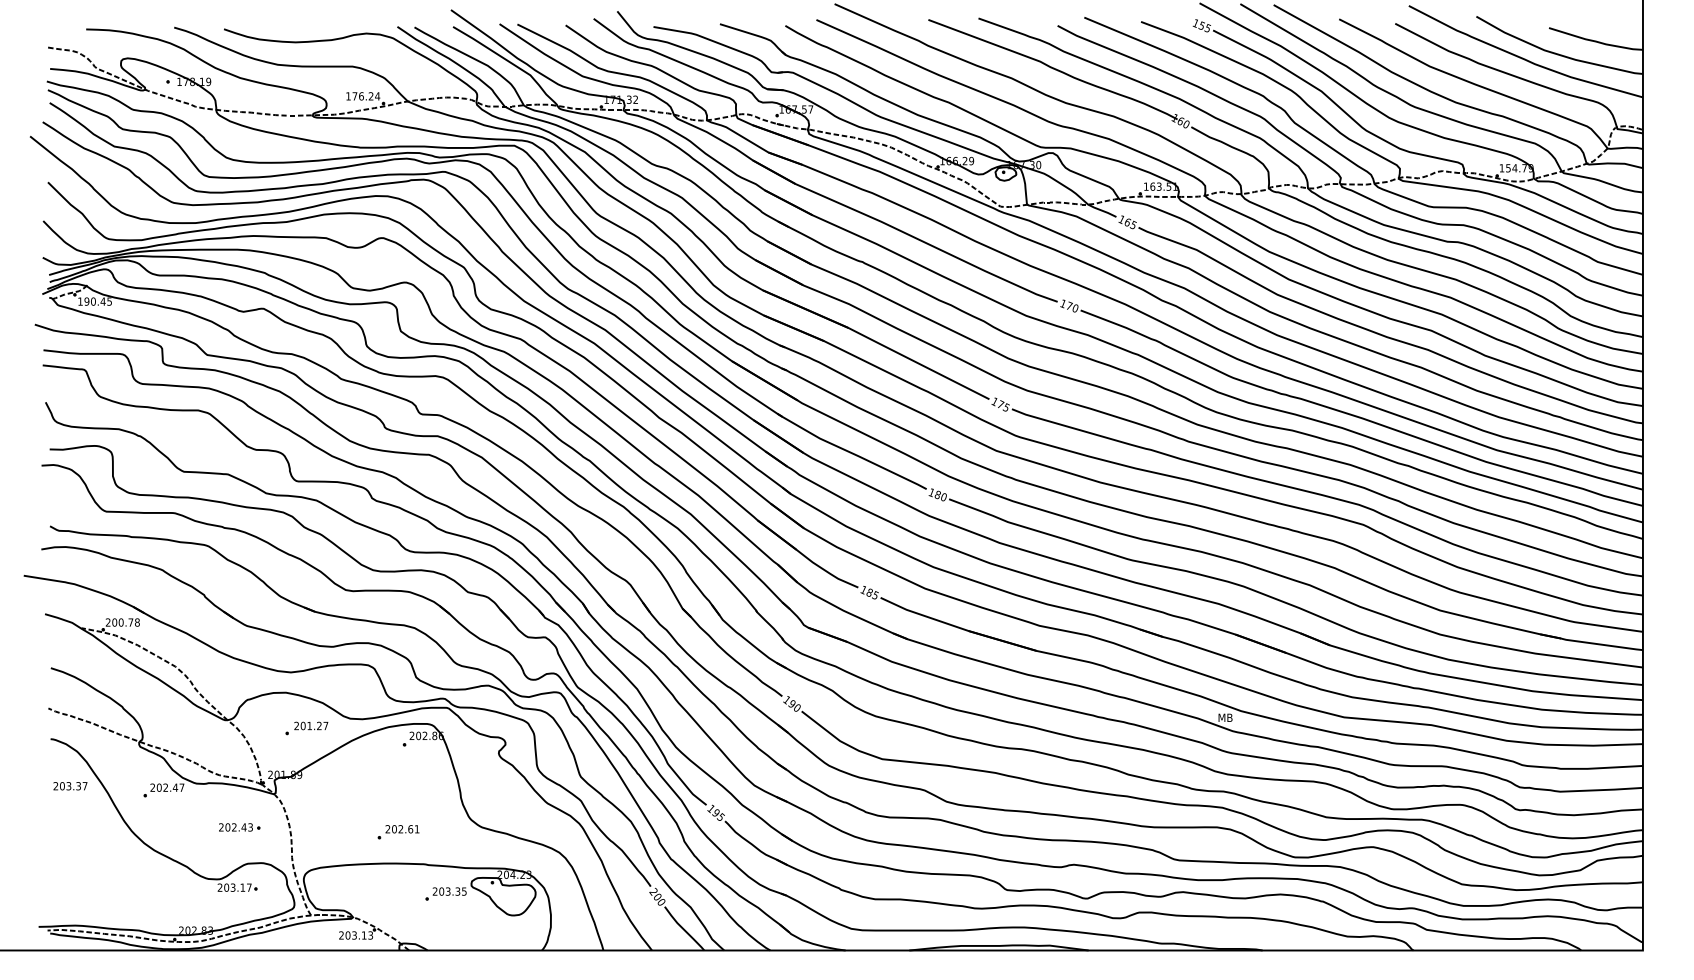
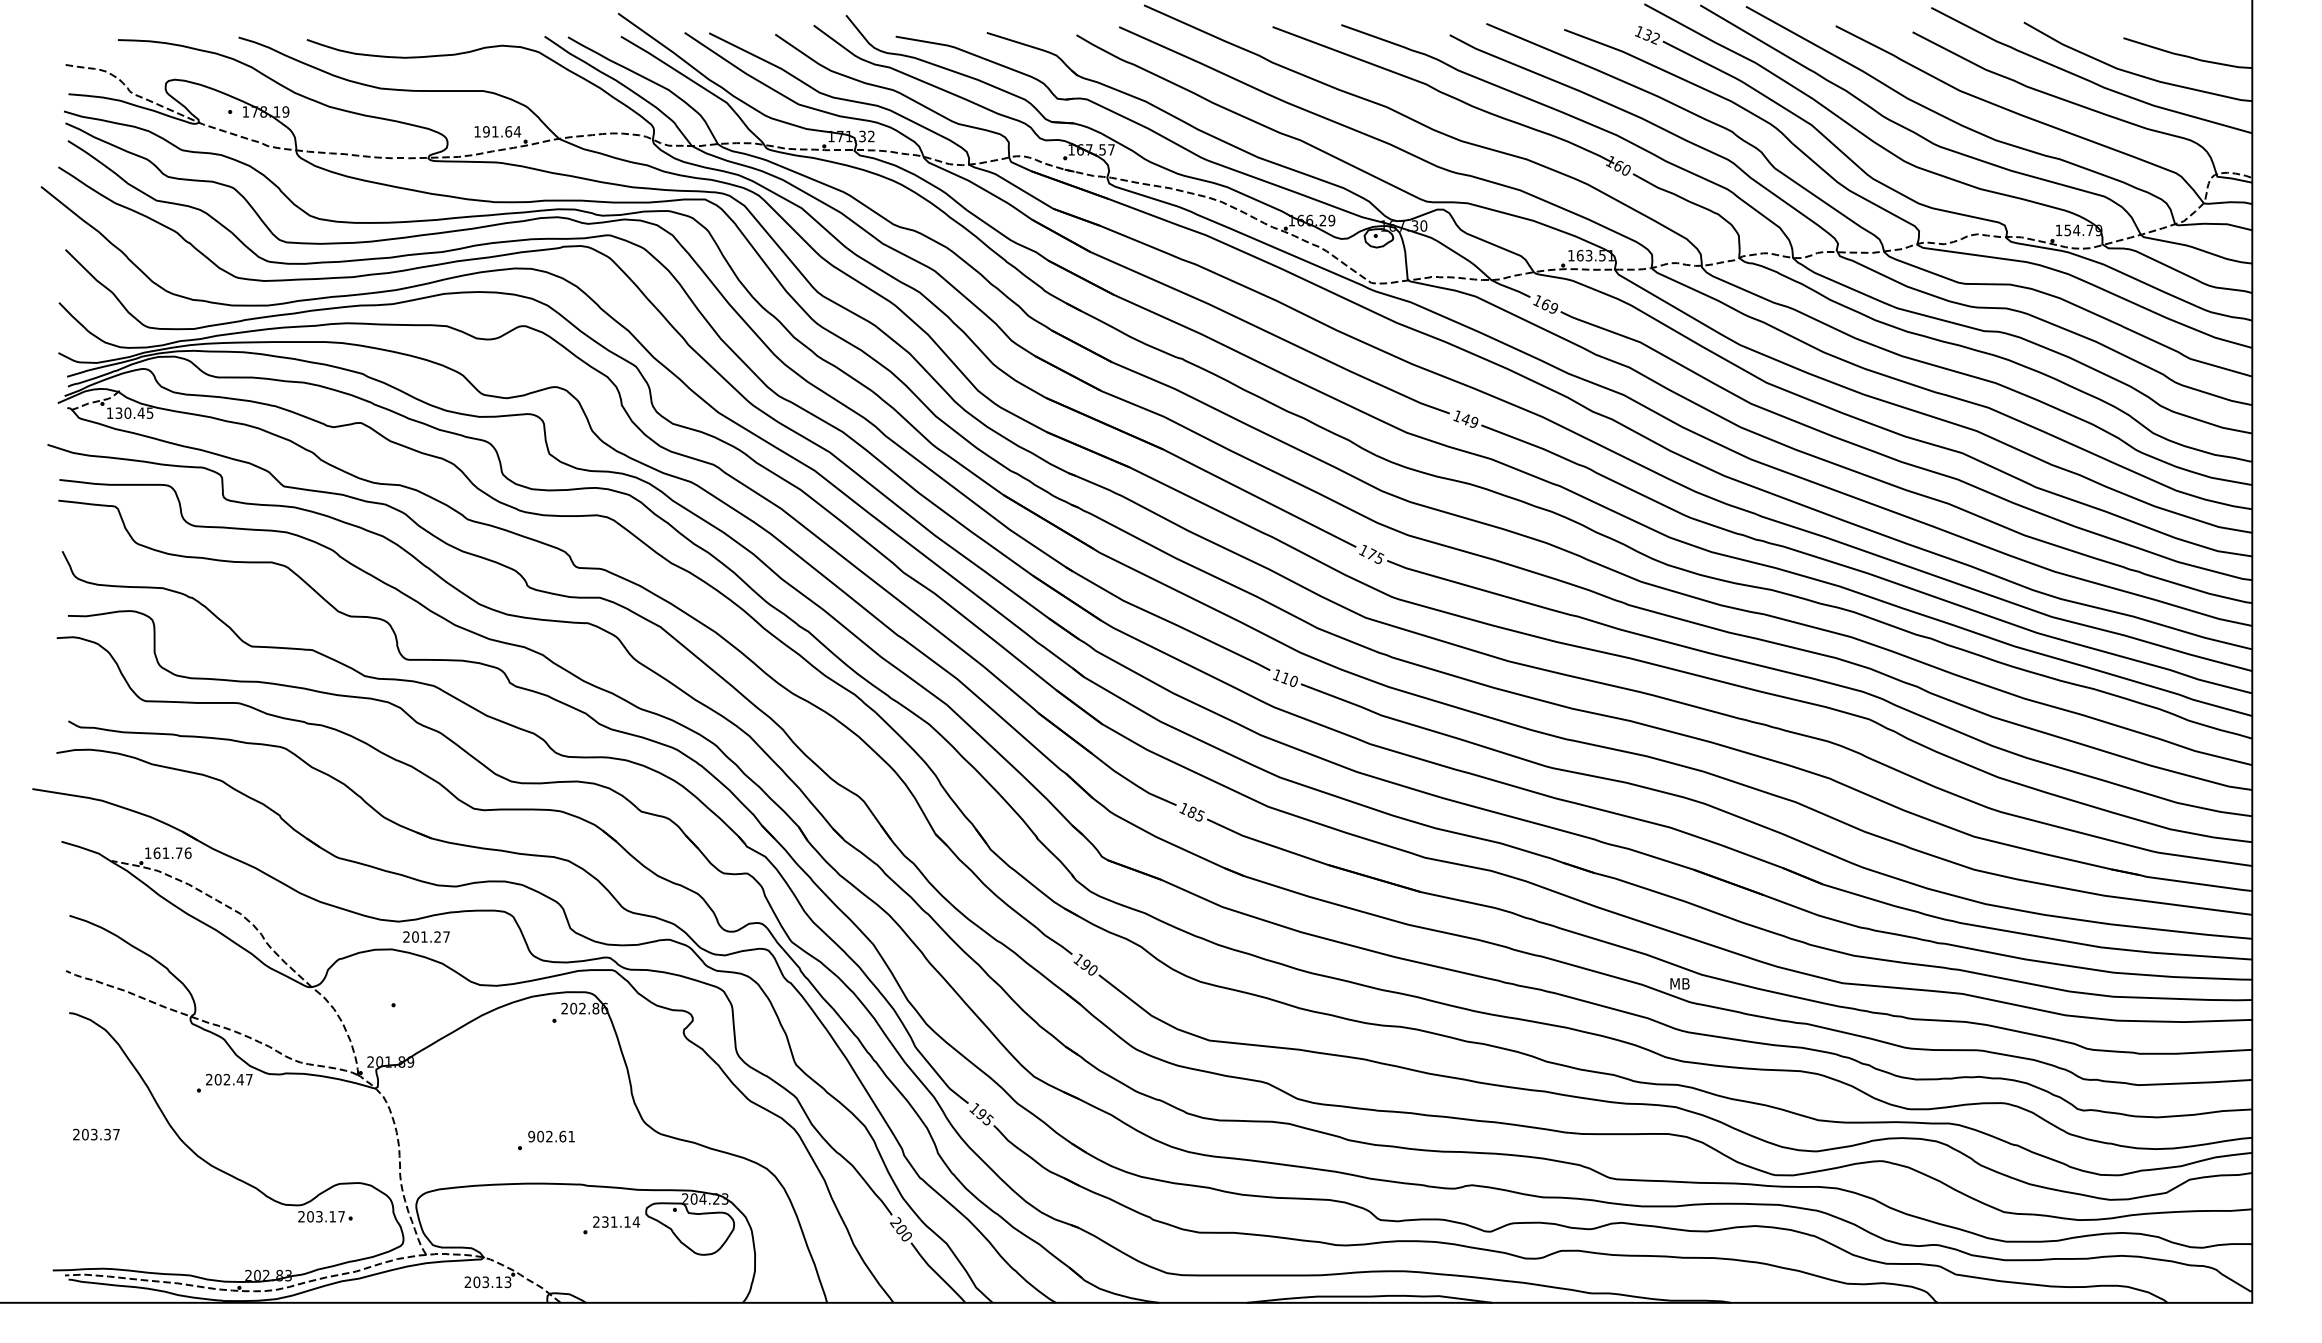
text: (1205, 26) -> (1652, 36), 155 -> 132
text: (363, 96) -> (497, 131), 176.24 -> 191.64
text: (1133, 224) -> (1553, 307), 165 -> 169
text: (86, 301) -> (118, 412), 190.45 -> 130.45
text: (1071, 306) -> (1468, 420), 170 -> 149
text: (937, 495) -> (1285, 678), 180 -> 110
text: (122, 622) -> (167, 852), 200.78 -> 161.76
text: (311, 725) -> (426, 936), moved
text: (70, 786) -> (96, 1134), moved
part: (239, 826) -> (328, 1133), removed
text: (387, 829) -> (531, 1136), 202.61 -> 902.61
text: (452, 891) -> (620, 1221), 203.35 -> 231.14

